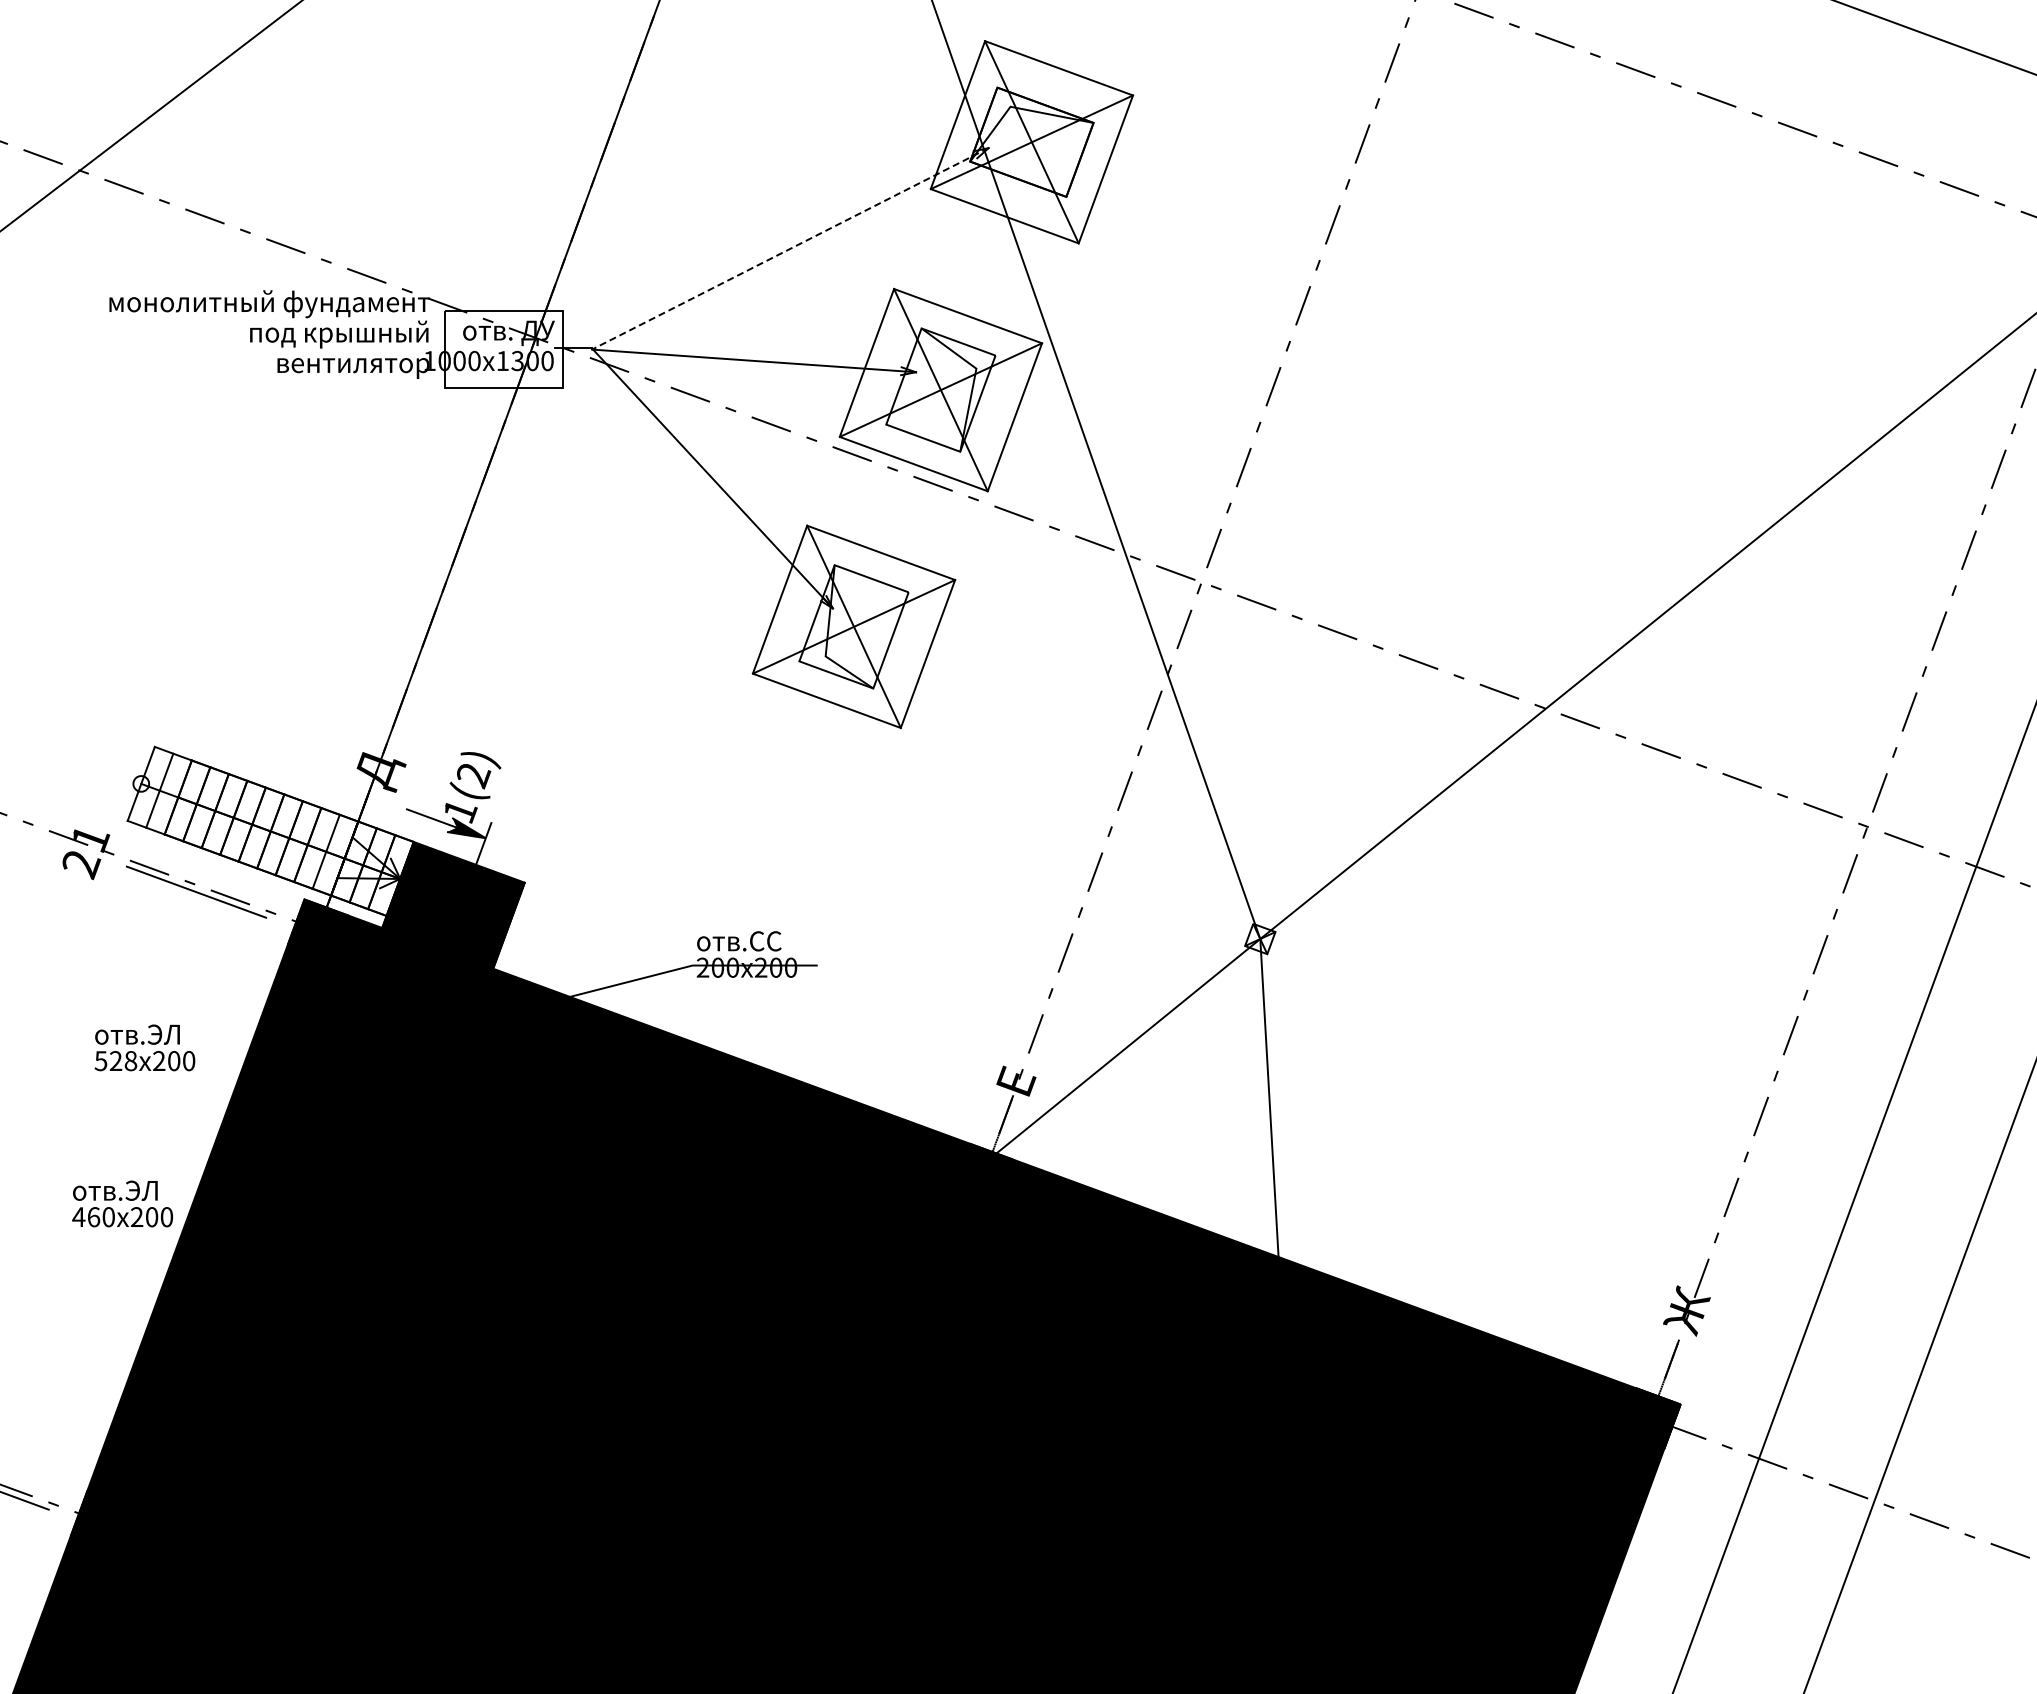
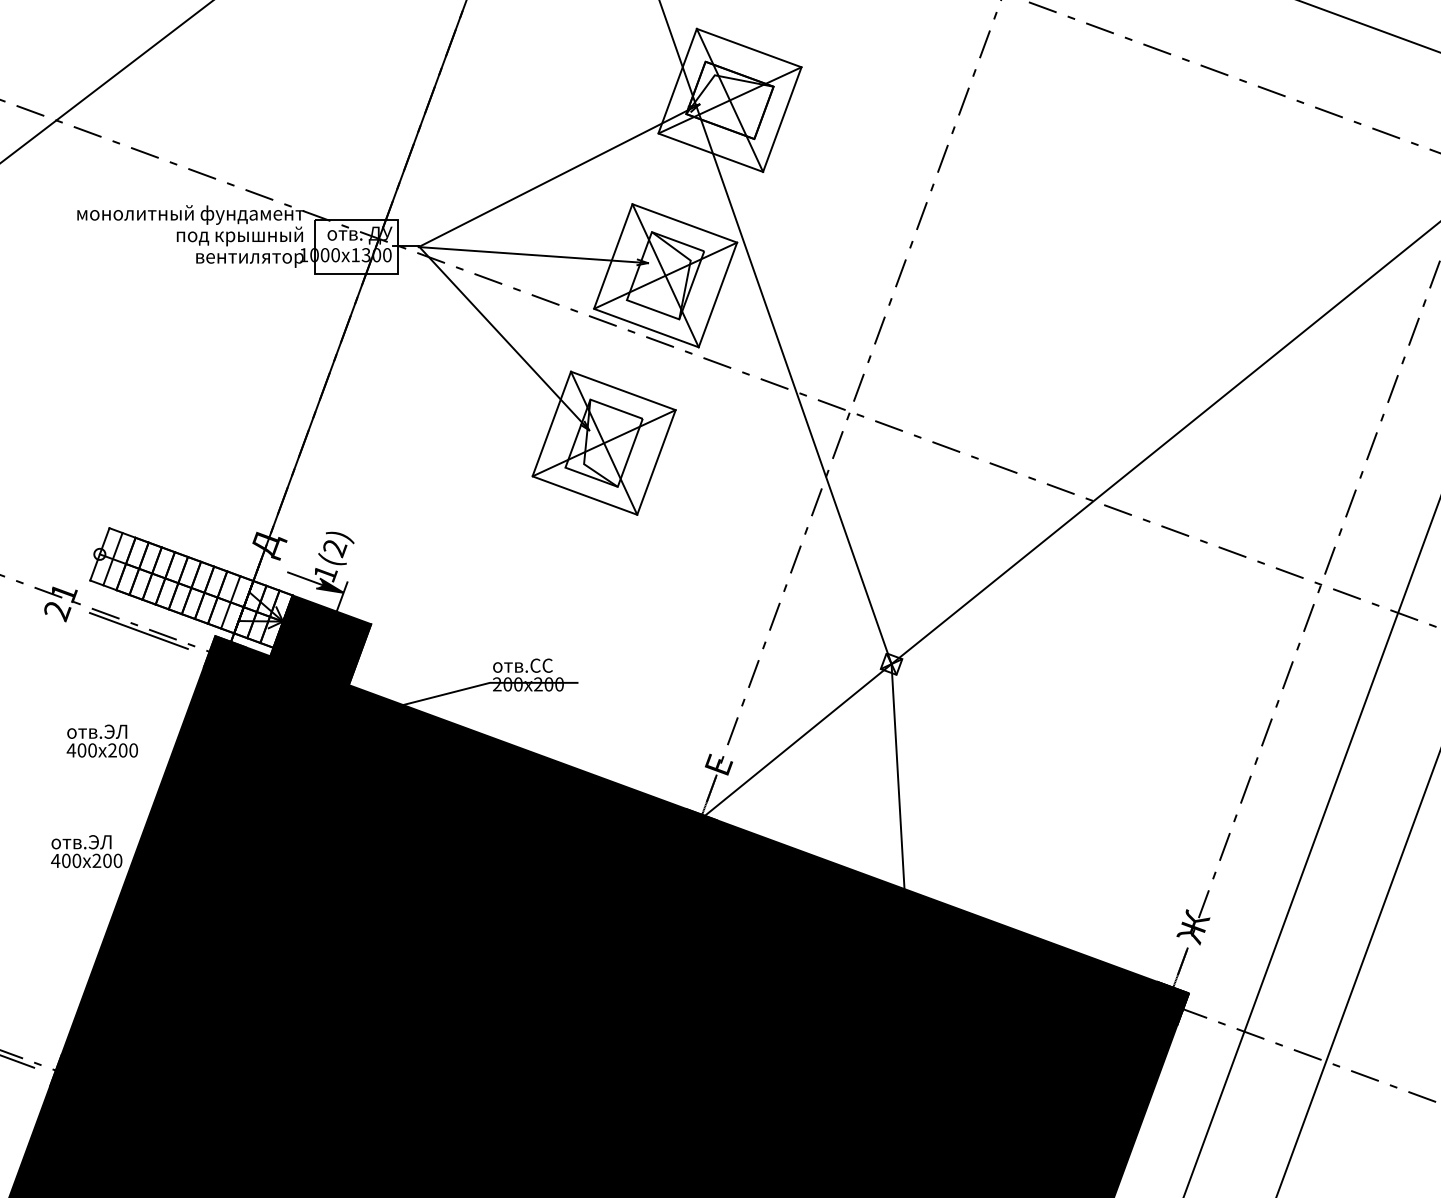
line: (789, 249) -> (558, 176), dashed -> solid
text: (115, 1061) -> (81, 750), 528 -> 400
text: (93, 1217) -> (66, 861), 460 -> 400

